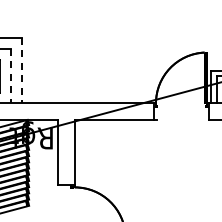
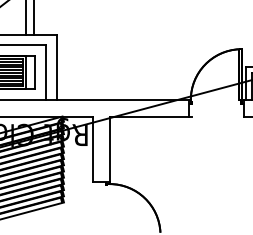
line: (22, 70) -> (57, 67), dashed -> solid
line: (11, 76) -> (46, 73), dashed -> solid

